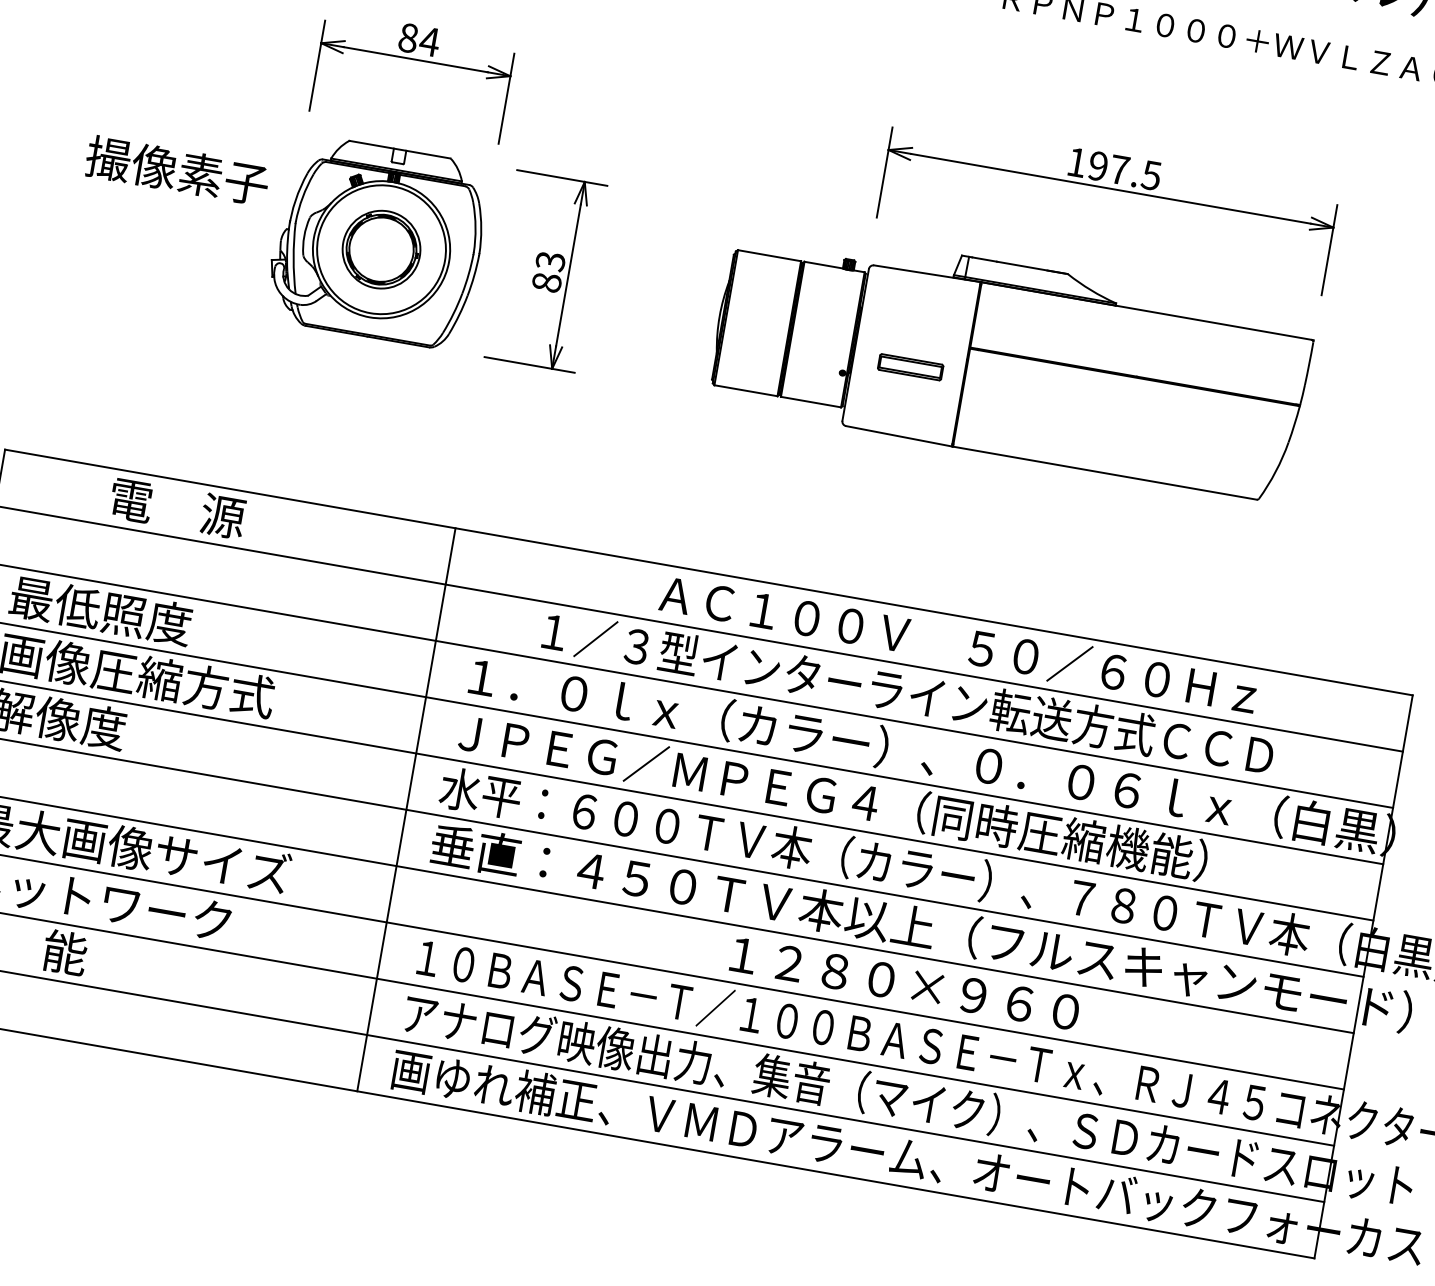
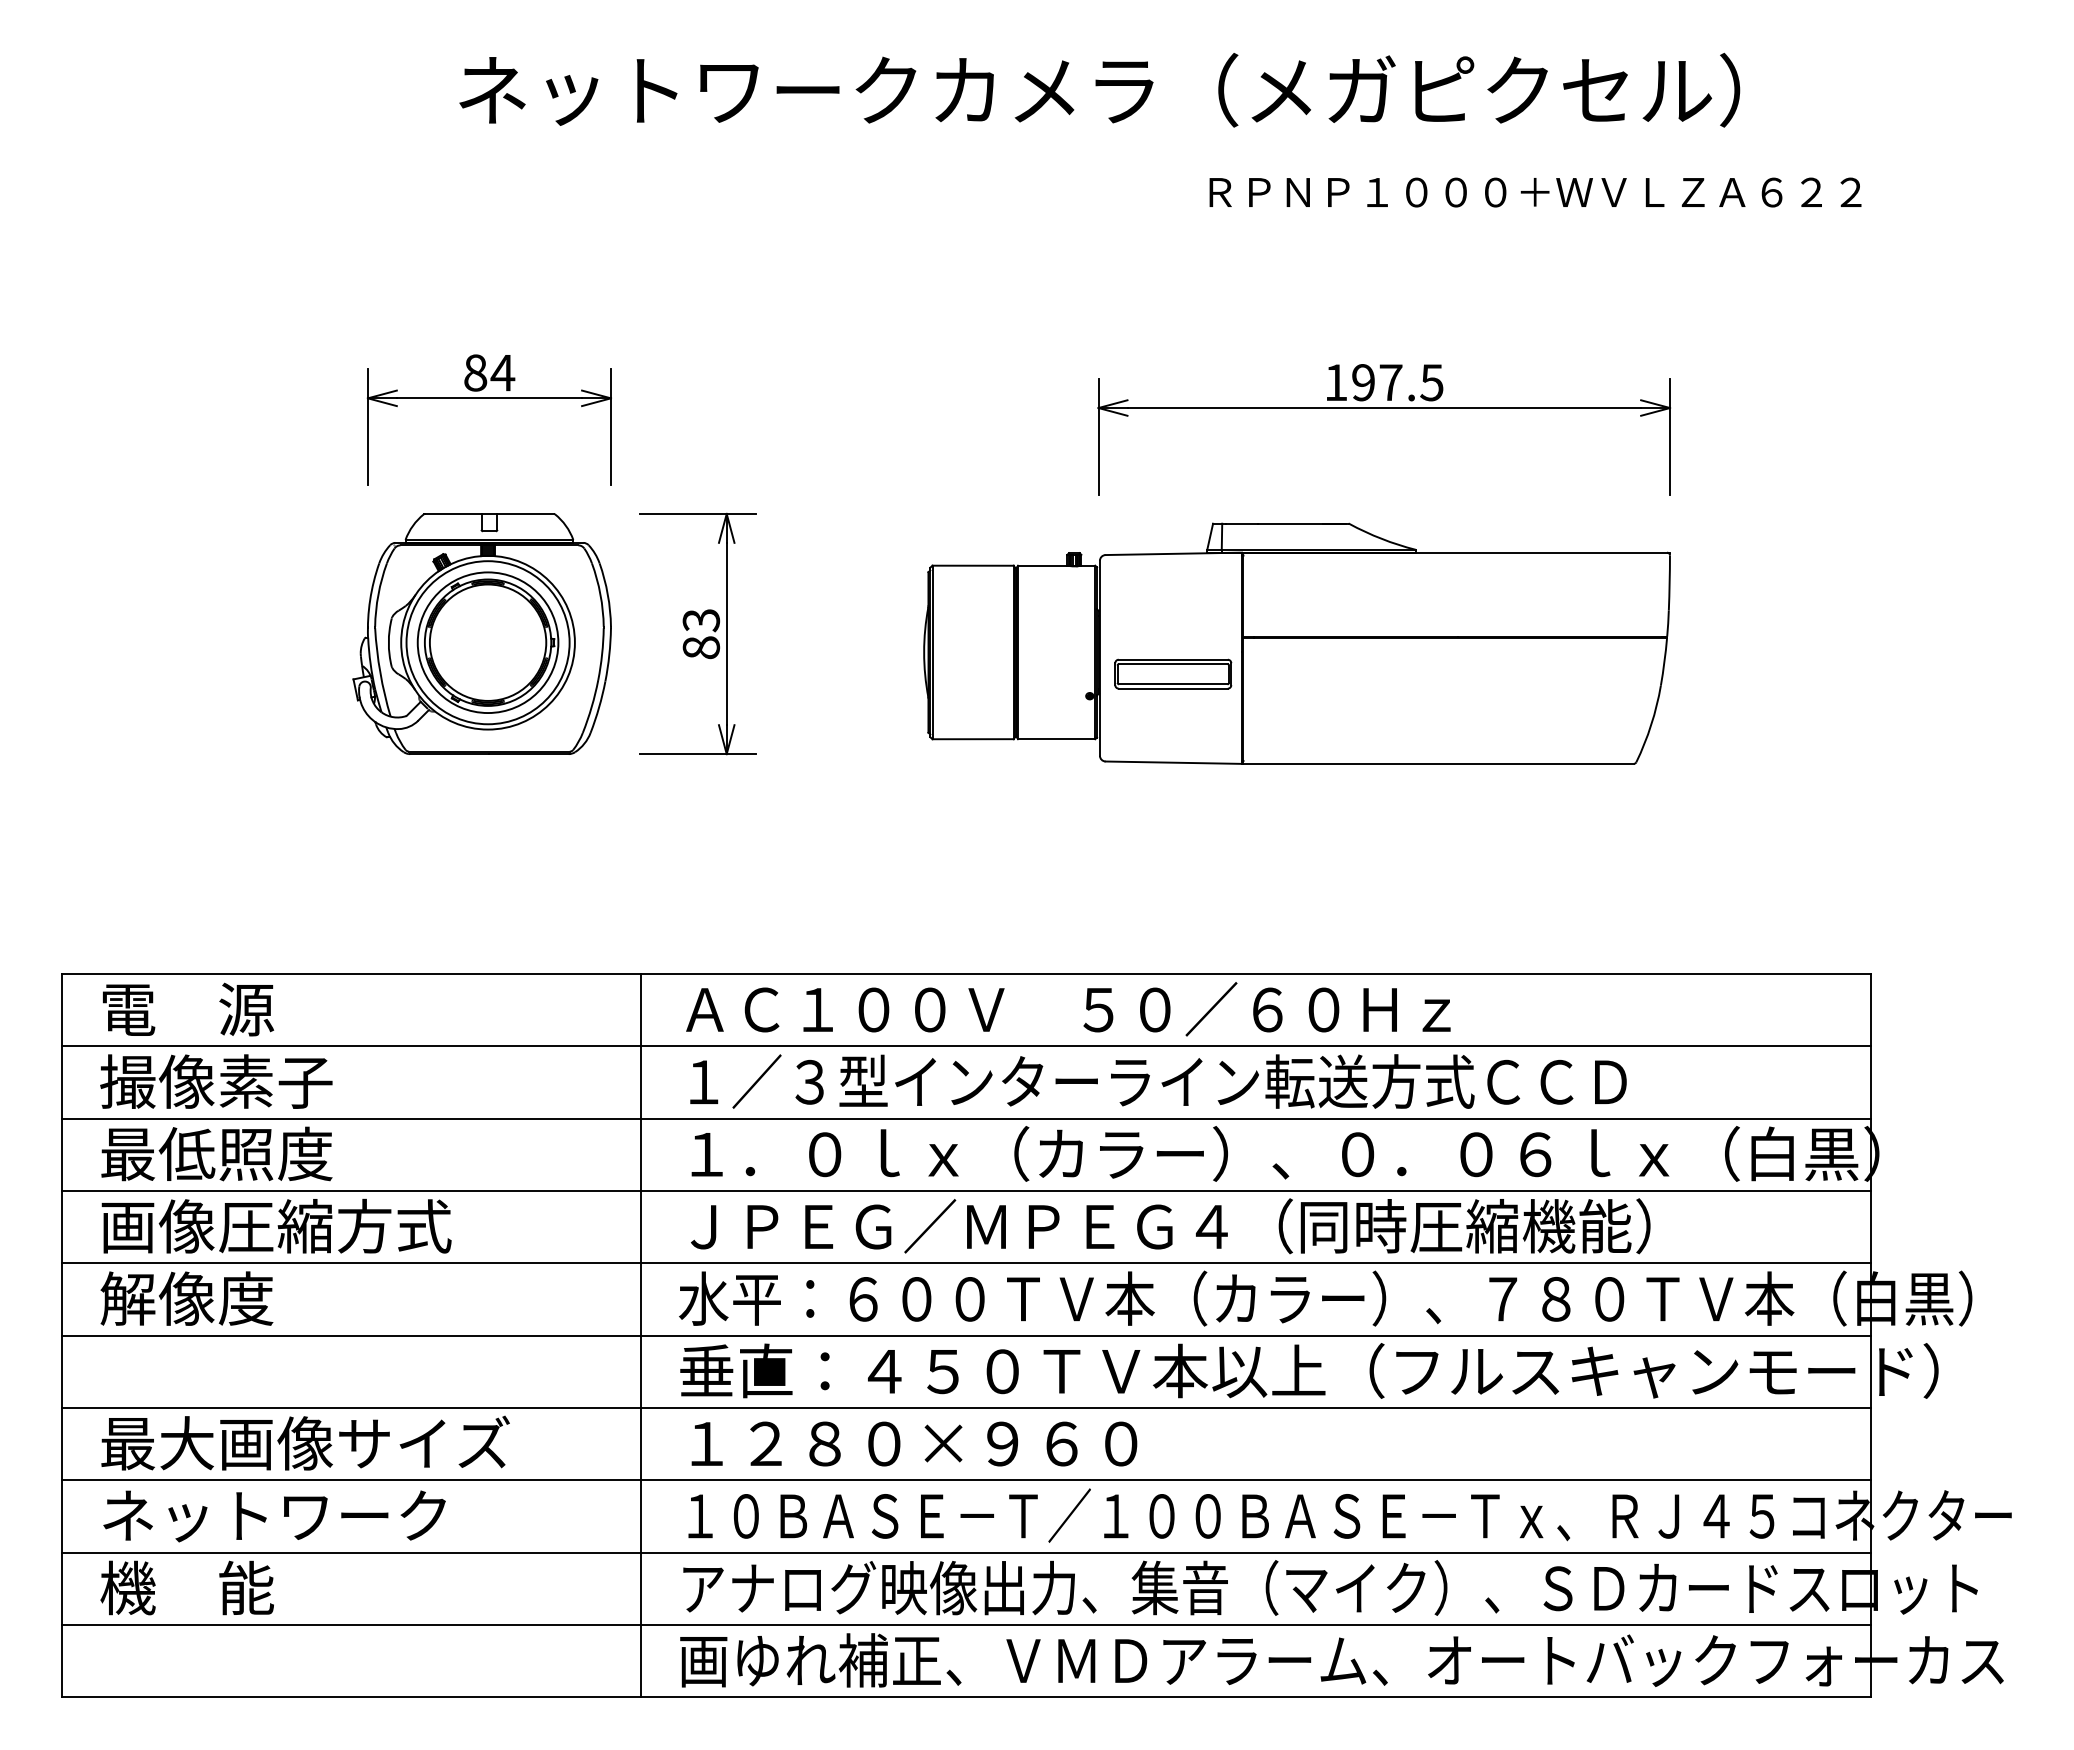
text: (177, 170) -> (216, 1081), moved
part: (381, 249) -> (487, 642), size x1.43
part: (910, 366) -> (1173, 673), size x1.43
text: (177, 508) -> (188, 1009), moved
text: (958, 644) -> (1068, 1009), moved
text: (908, 693) -> (1158, 1081), moved
text: (905, 983) -> (914, 1443), moved

